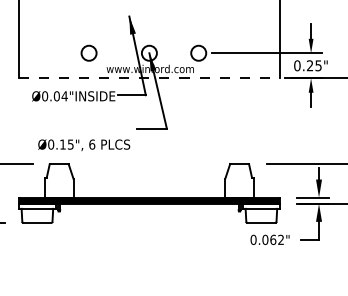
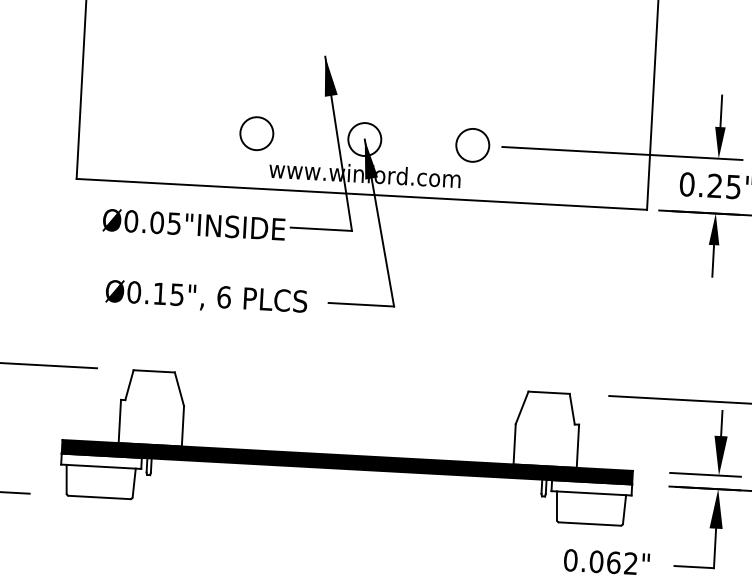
circle: (88, 52) -> (255, 131), moved
line: (149, 78) -> (362, 194), dashed -> solid
text: (64, 96) -> (173, 224), Ø0.04"INSIDE -> Ø0.05"INSIDE
text: (84, 145) -> (207, 298), moved

